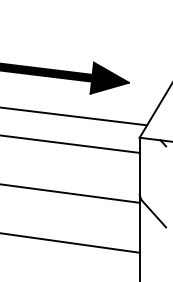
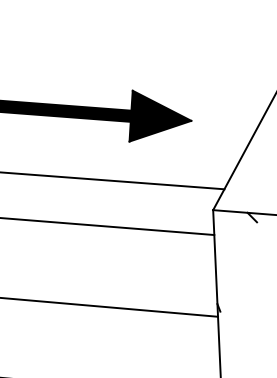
line: (153, 213) -> (241, 333), removed

